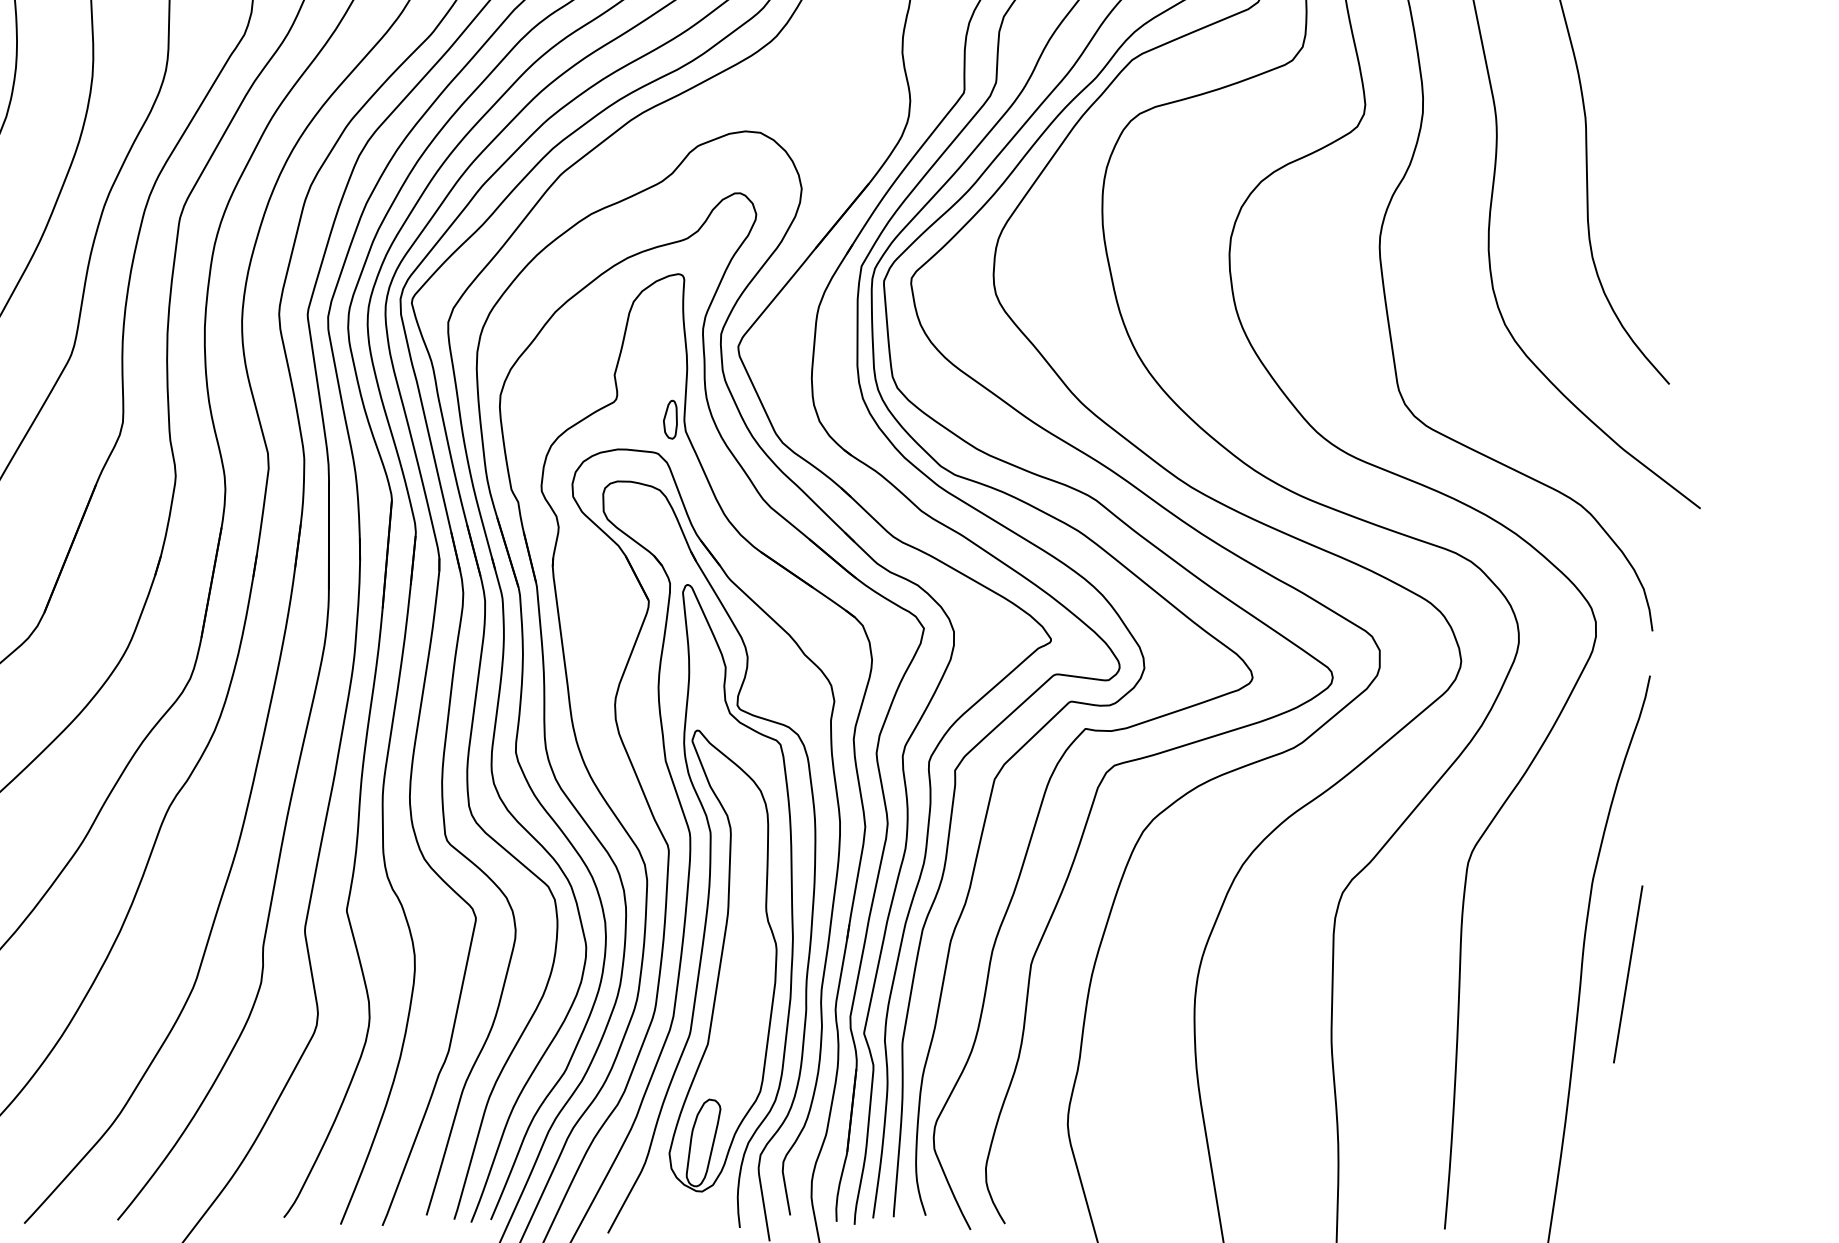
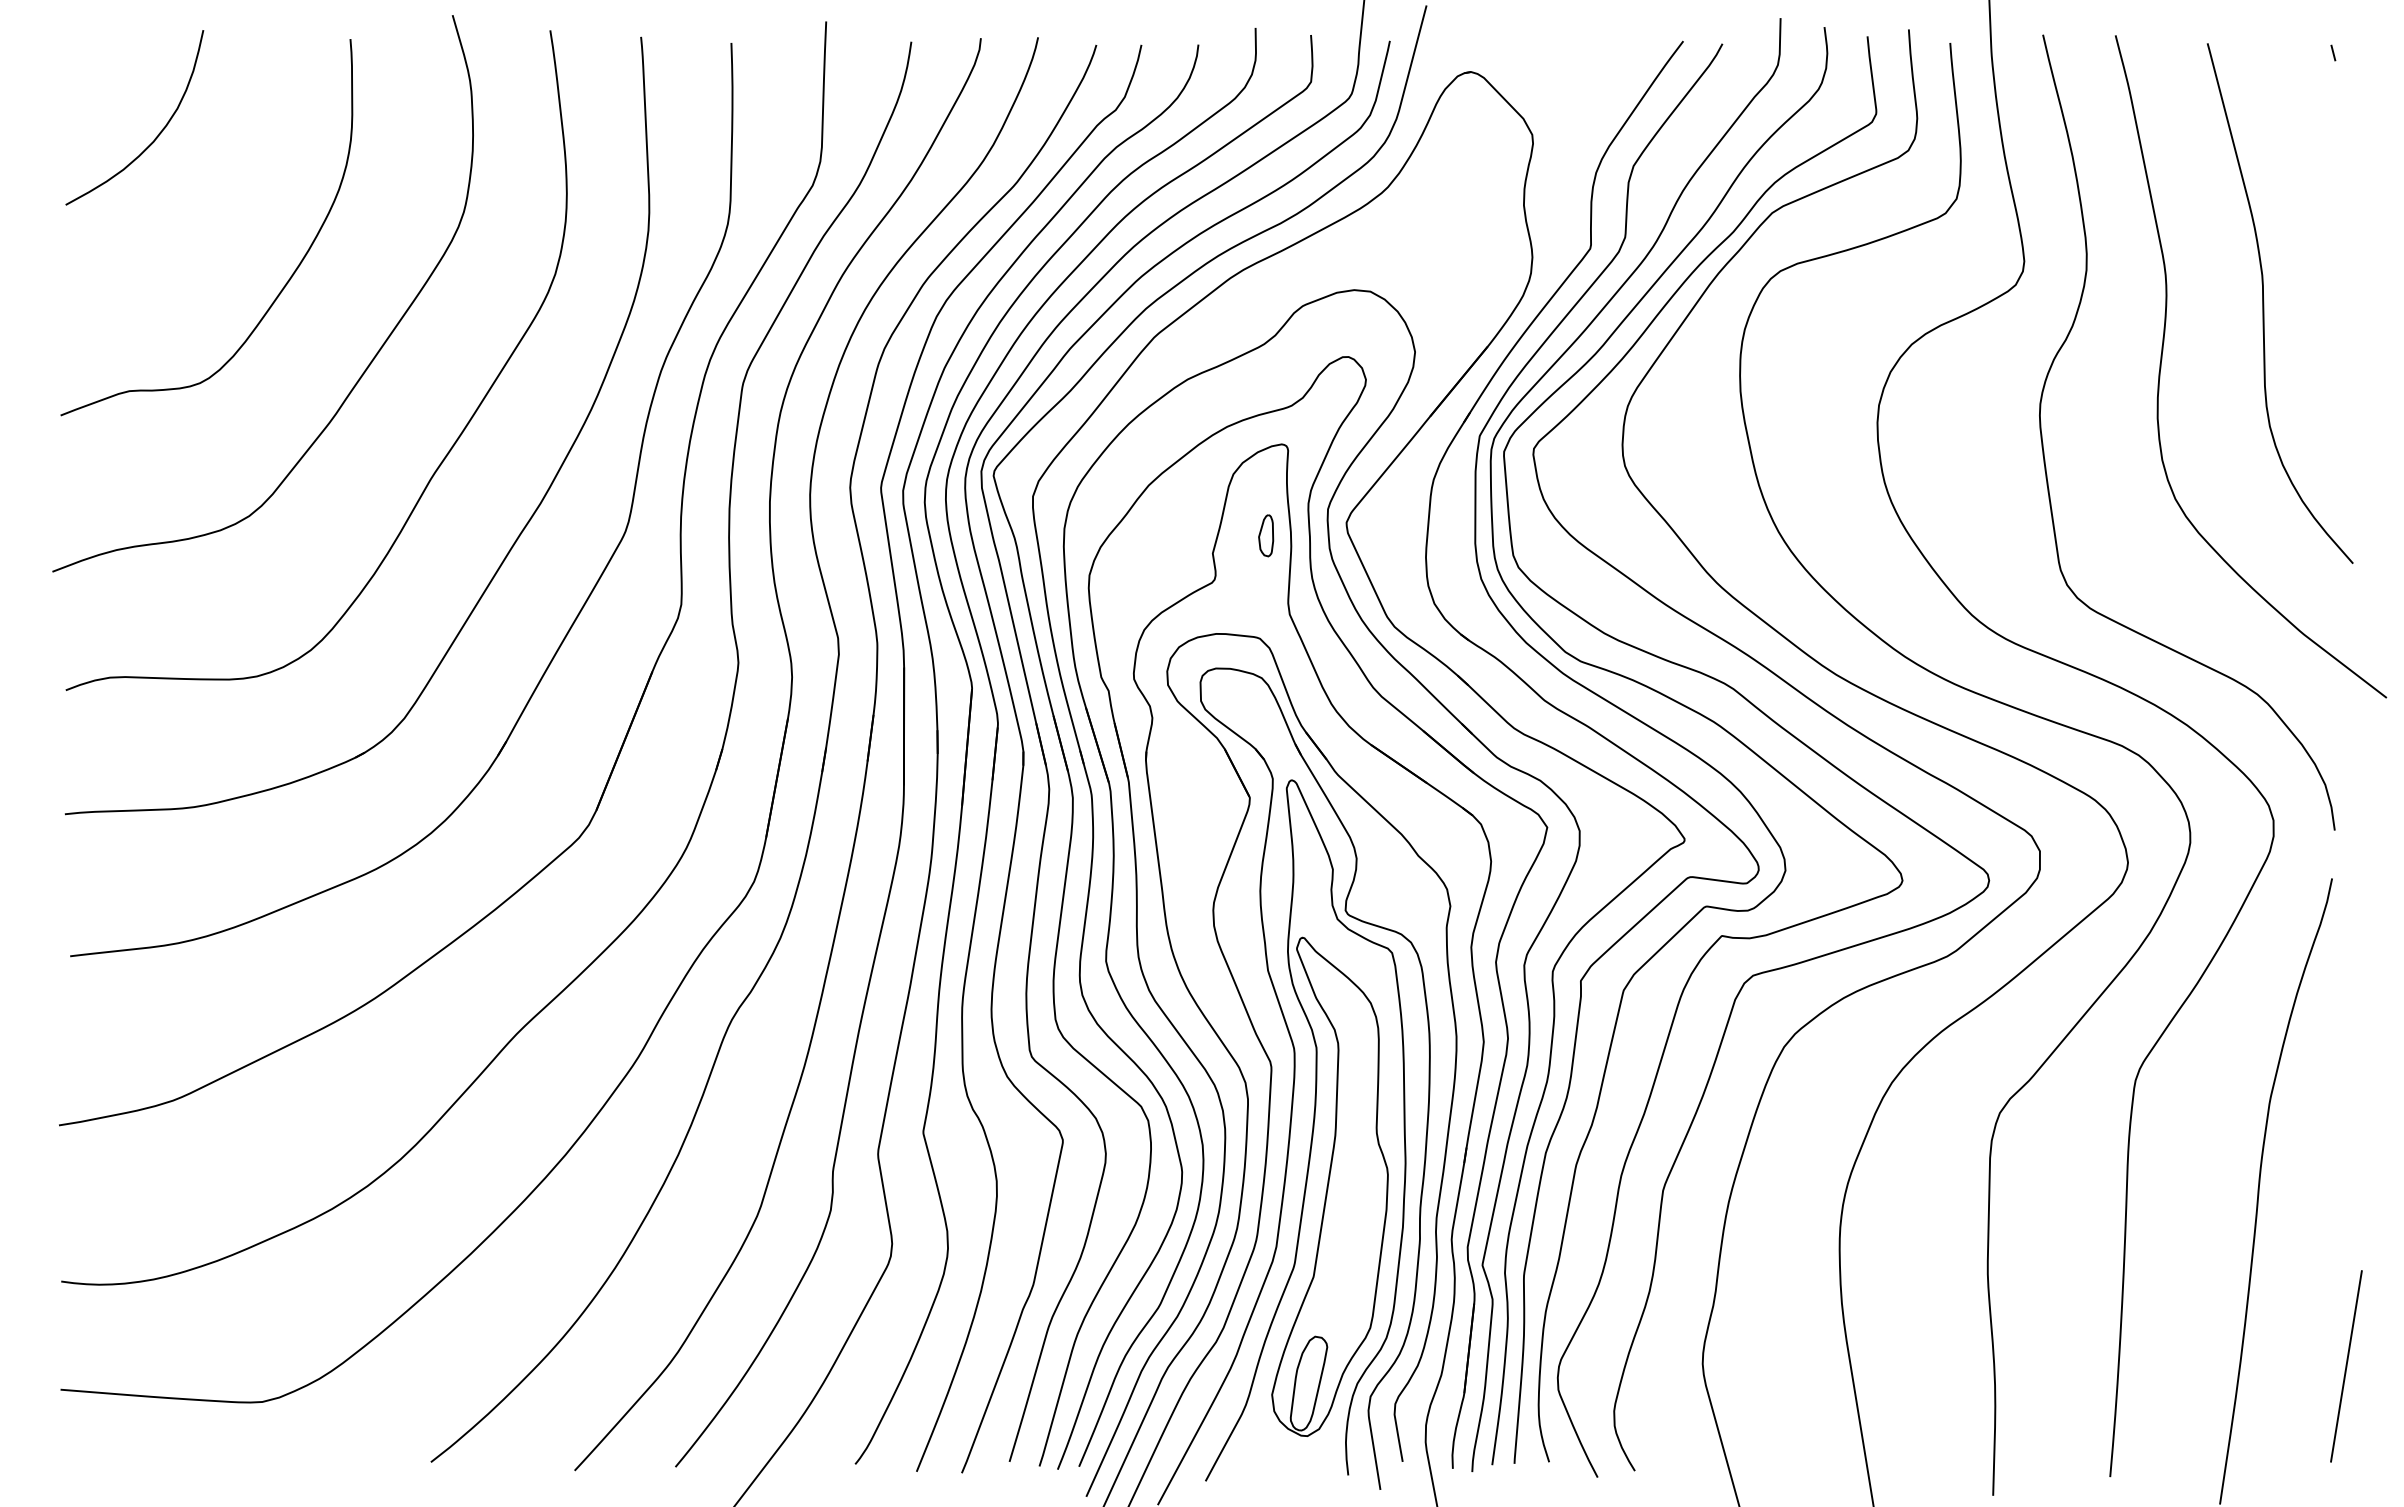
part: (670, 419) -> (1266, 535), moved
line: (1628, 974) -> (2346, 1366), moved

